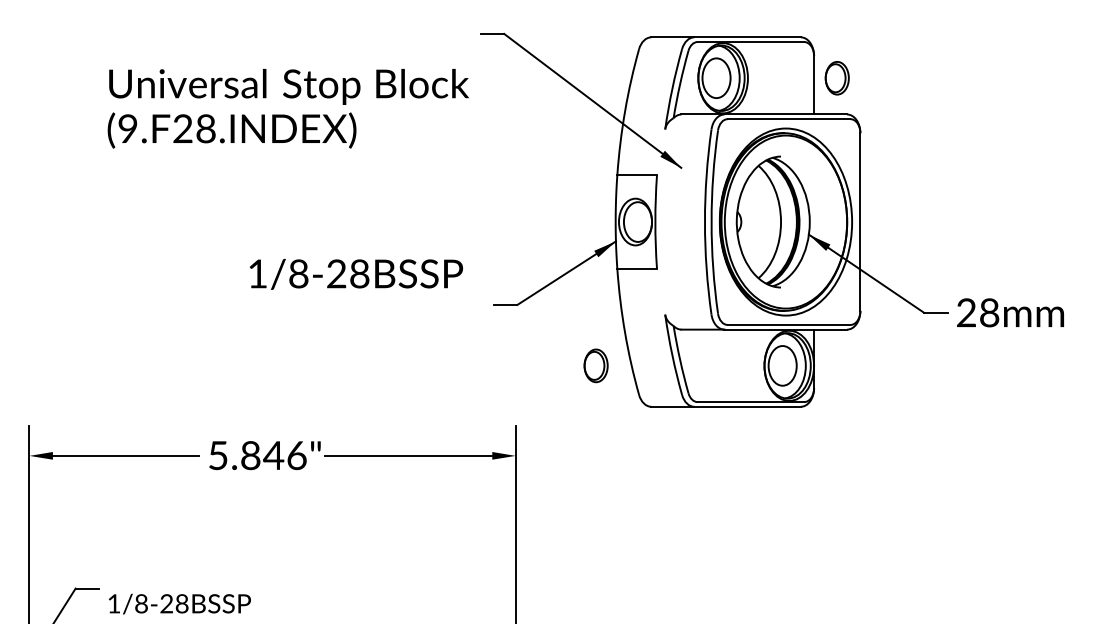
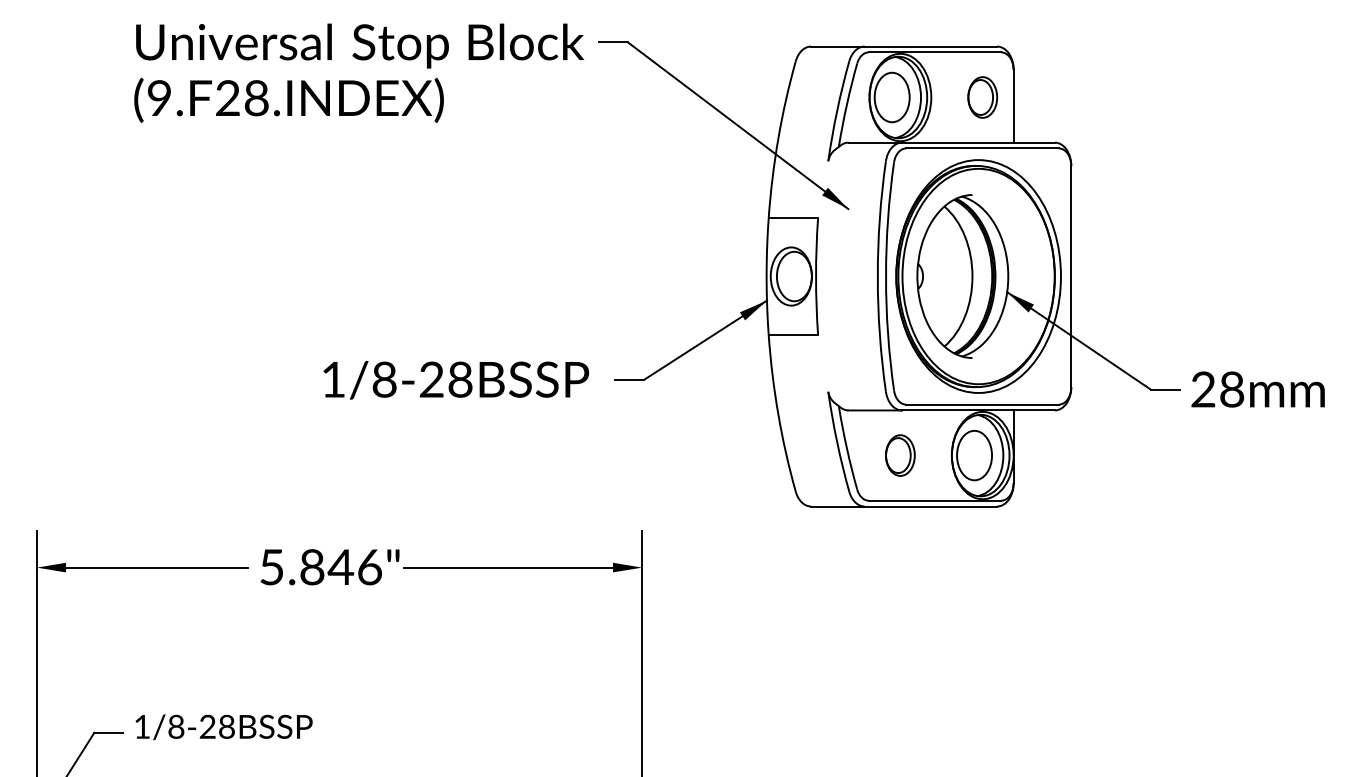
part: (836, 78) -> (981, 97), moved
text: (287, 108) -> (358, 72), moved
text: (356, 274) -> (456, 380), moved
part: (595, 365) -> (899, 455), moved
text: (179, 603) -> (223, 726), moved

